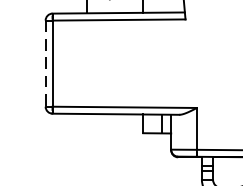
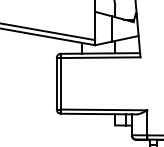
line: (45, 63) -> (56, 83), dashed -> solid

